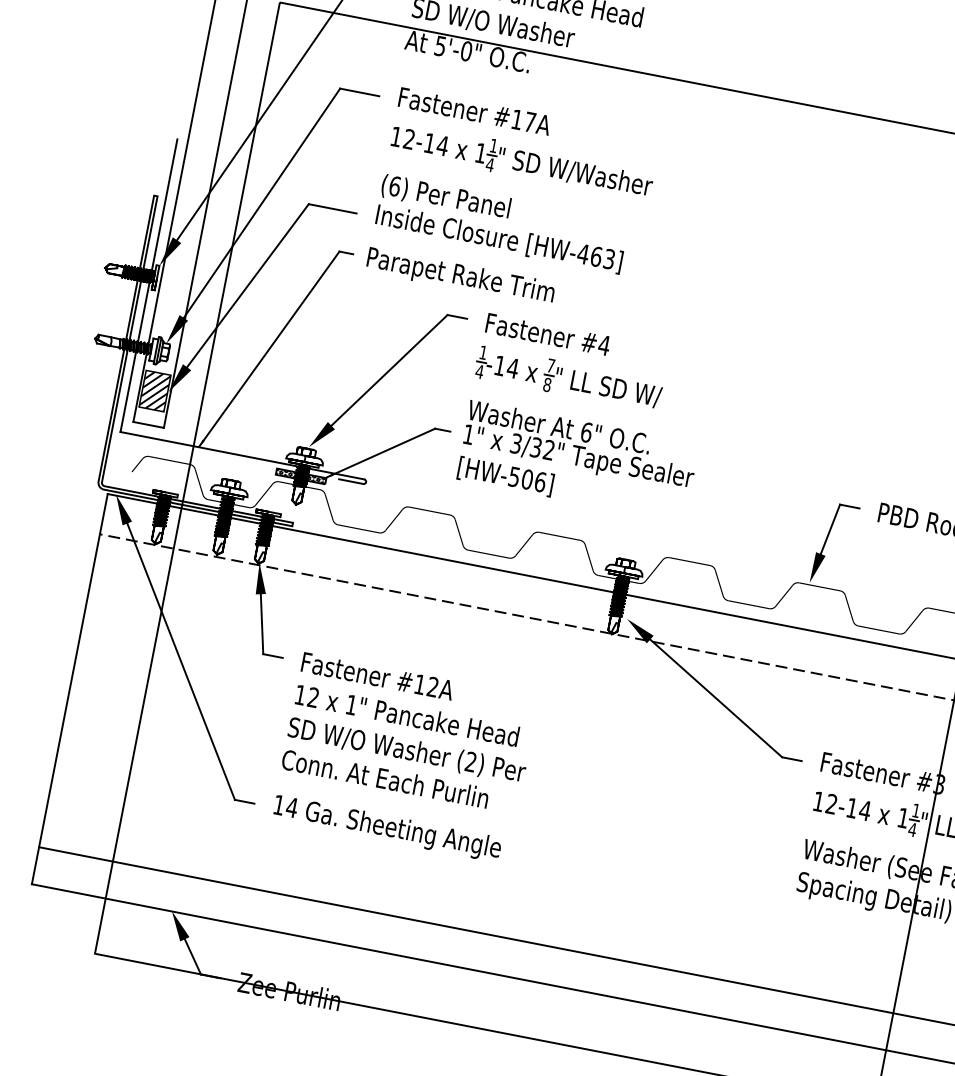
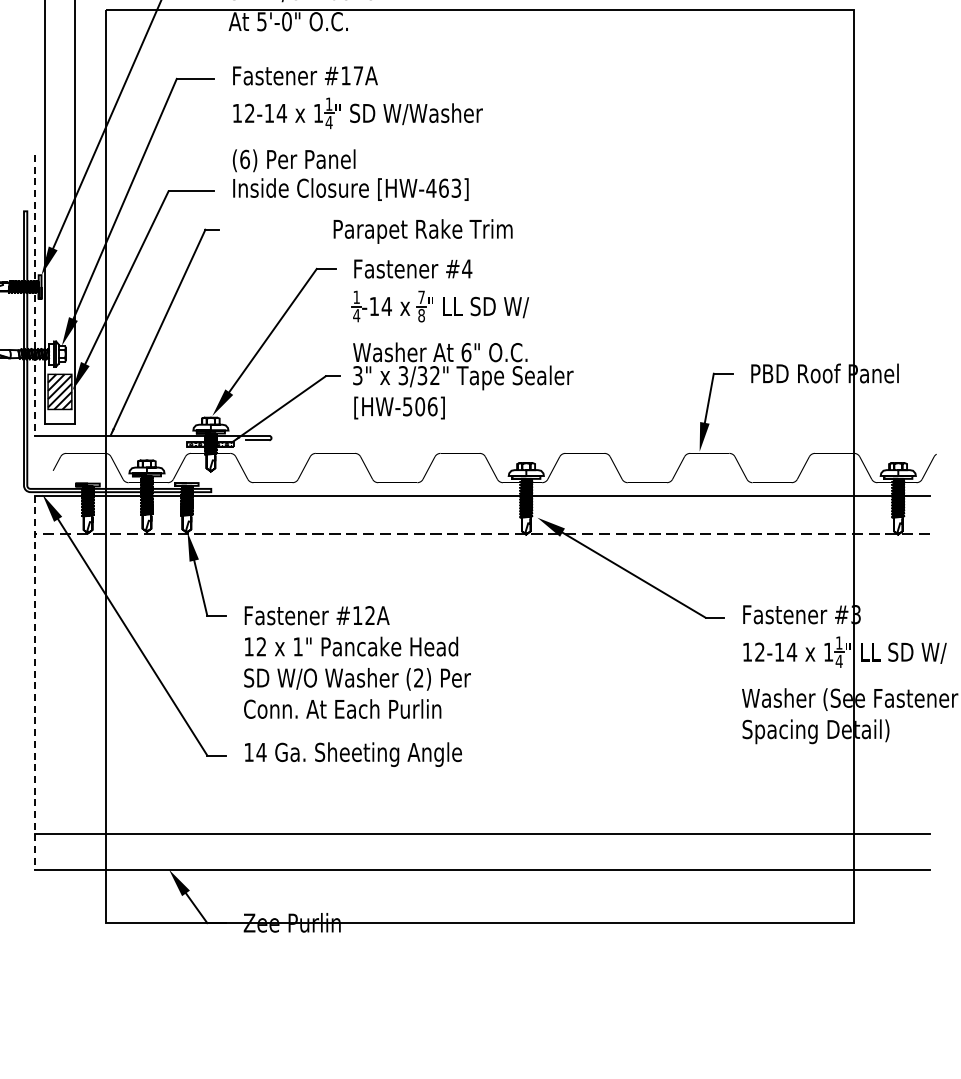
text: (460, 276) -> (422, 231), moved
line: (148, 286) -> (35, 296), solid -> dashed
text: (468, 434) -> (357, 375), 1" -> 3"
line: (69, 689) -> (34, 683), solid -> dashed

